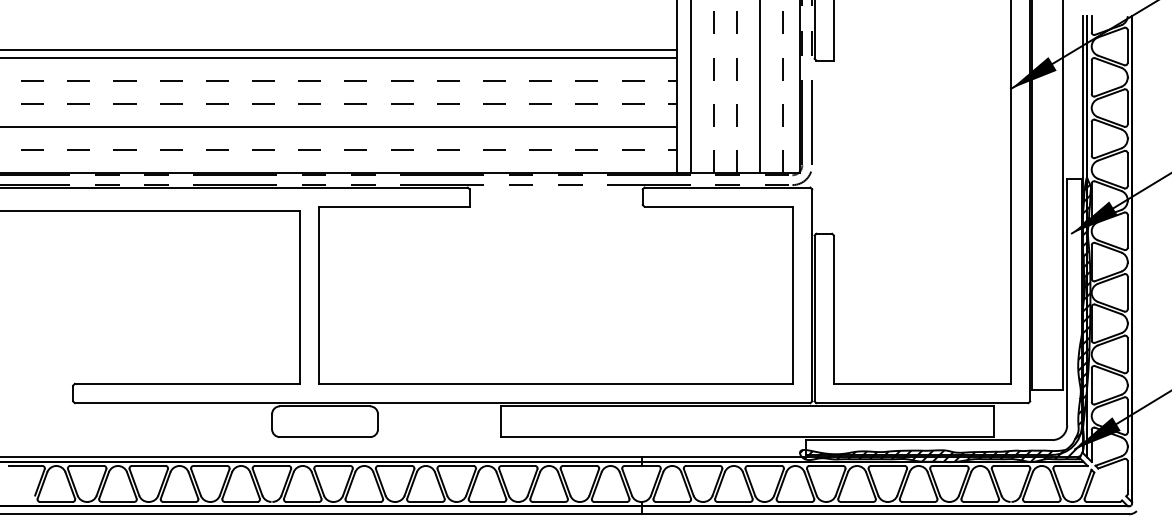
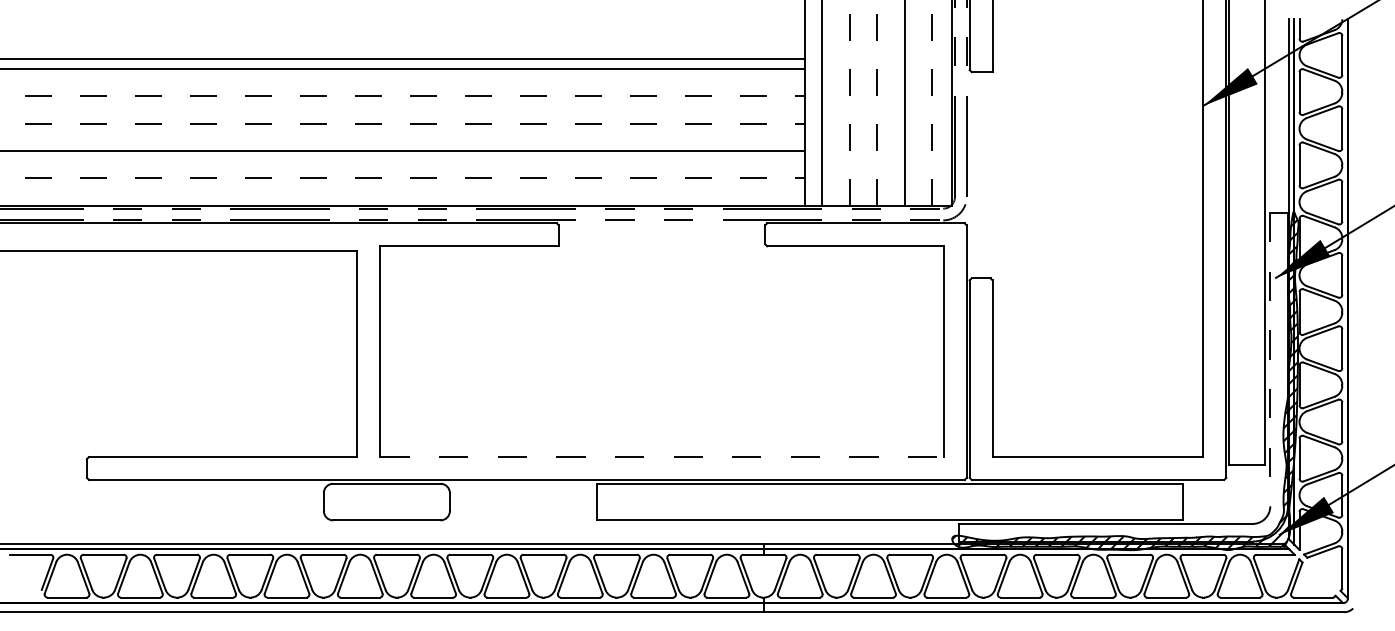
line: (1067, 302) -> (1270, 360), solid -> dashed
line: (556, 383) -> (662, 456), solid -> dashed

